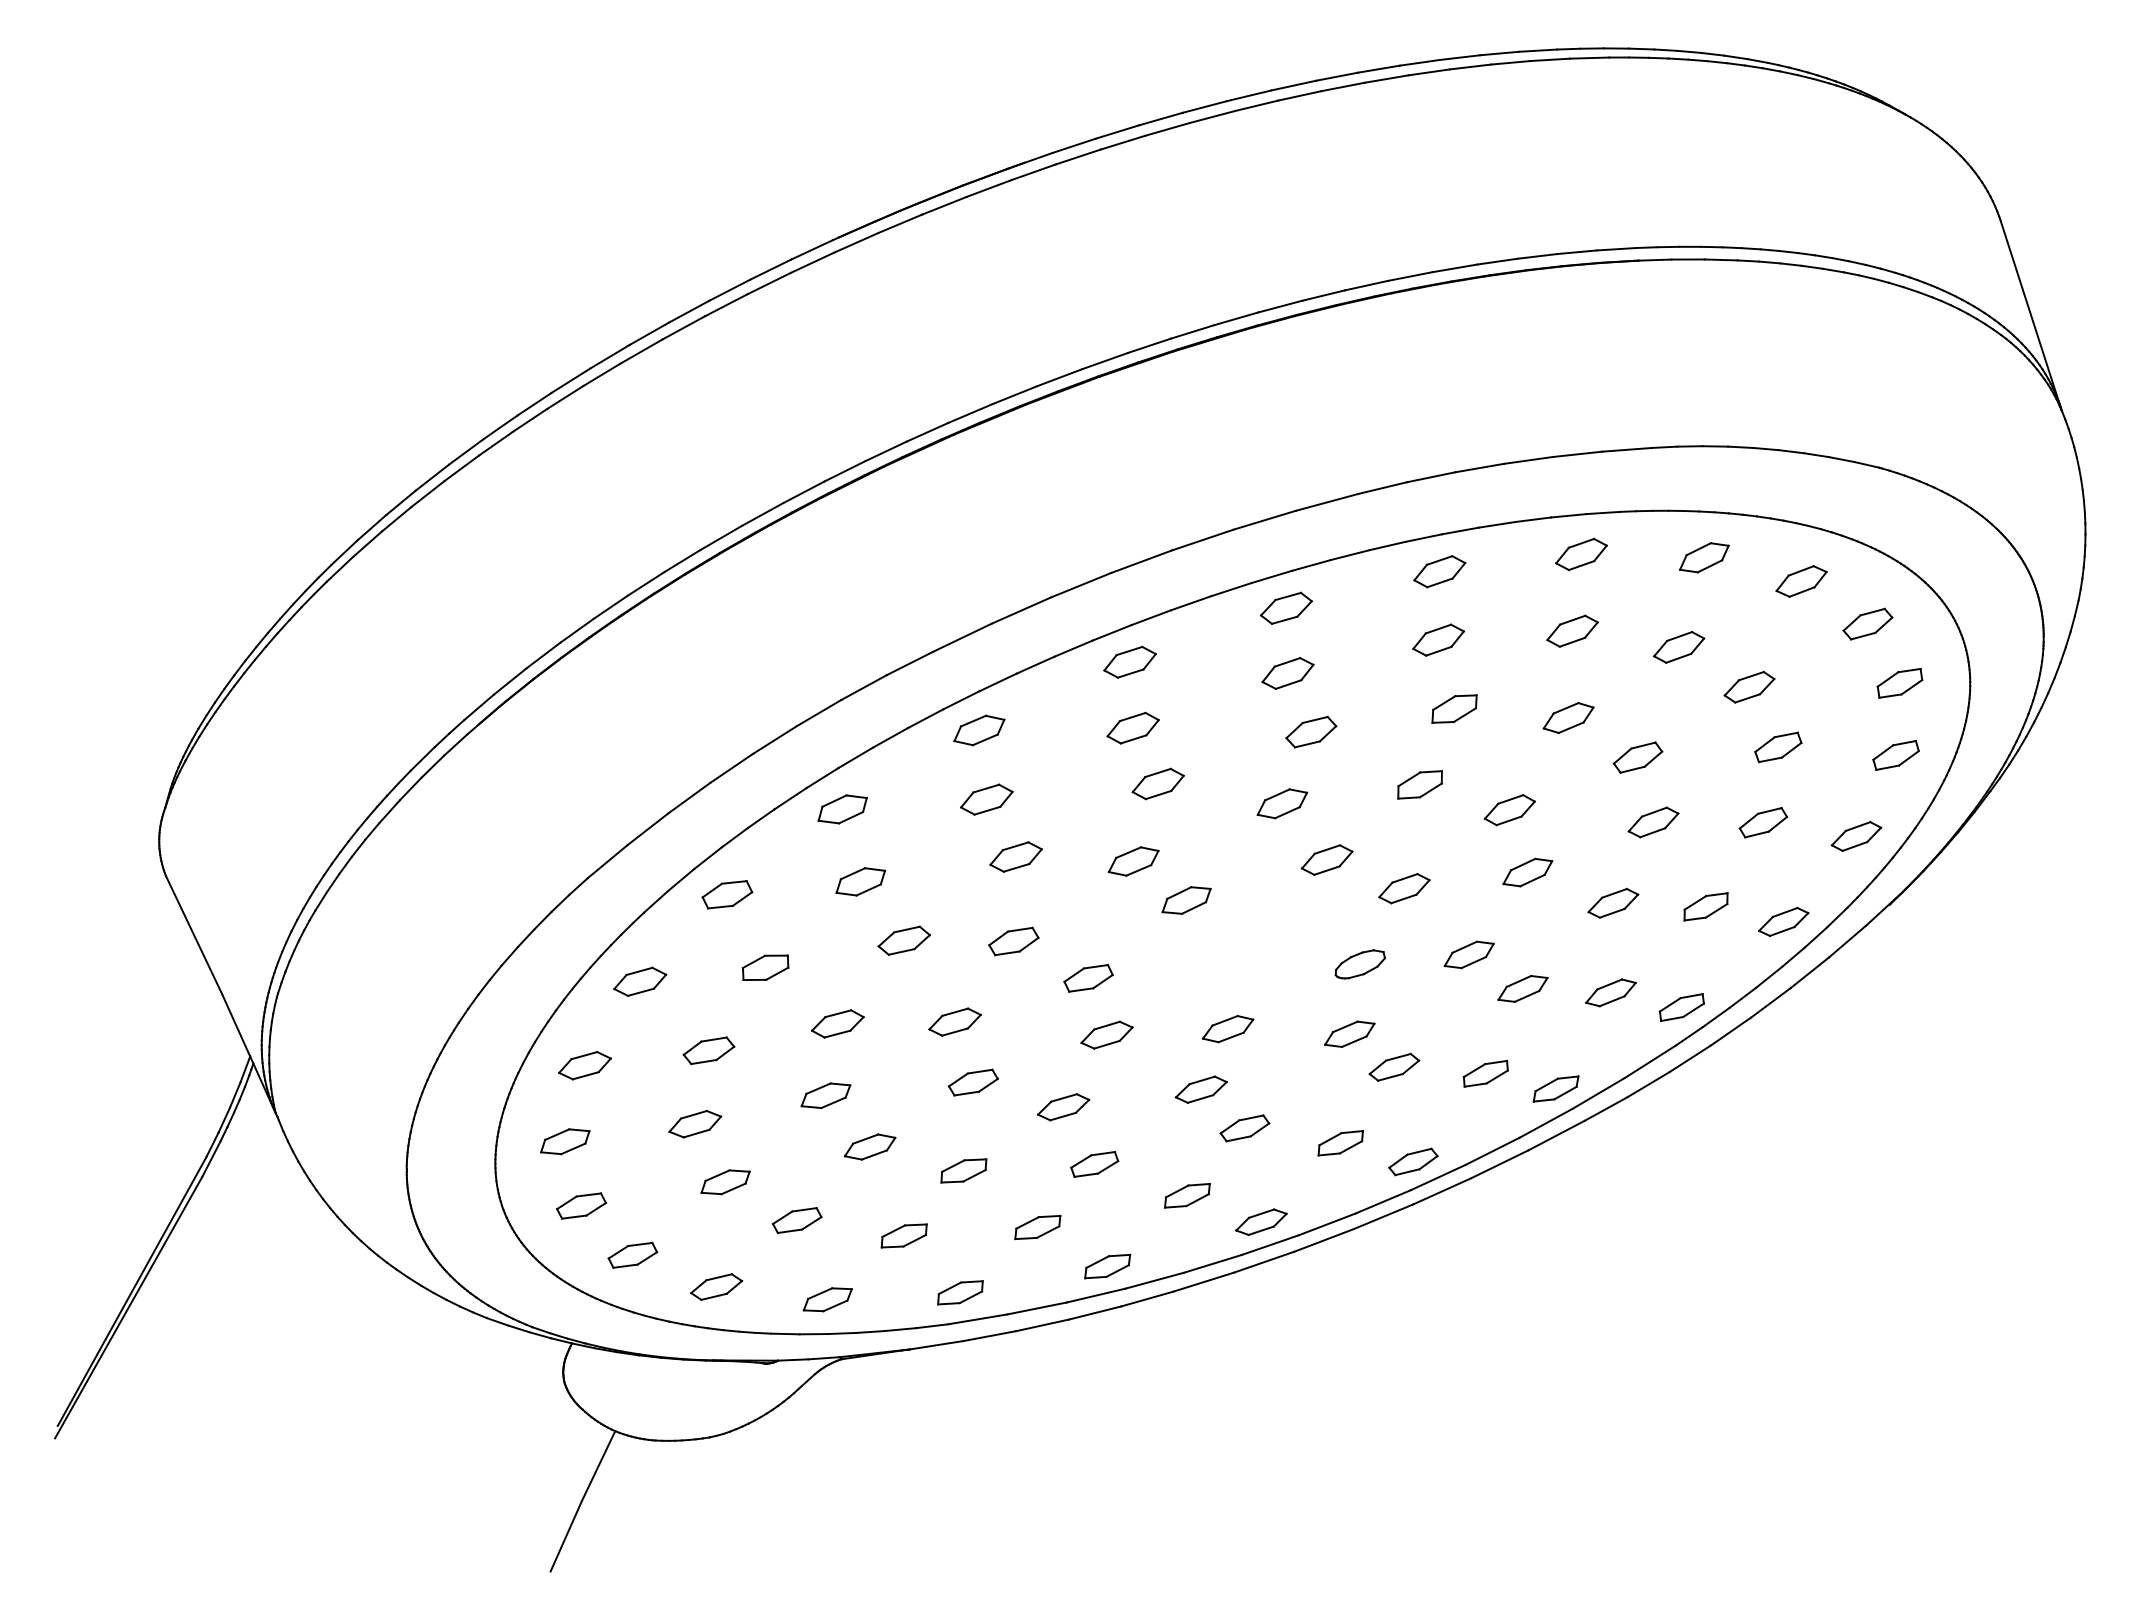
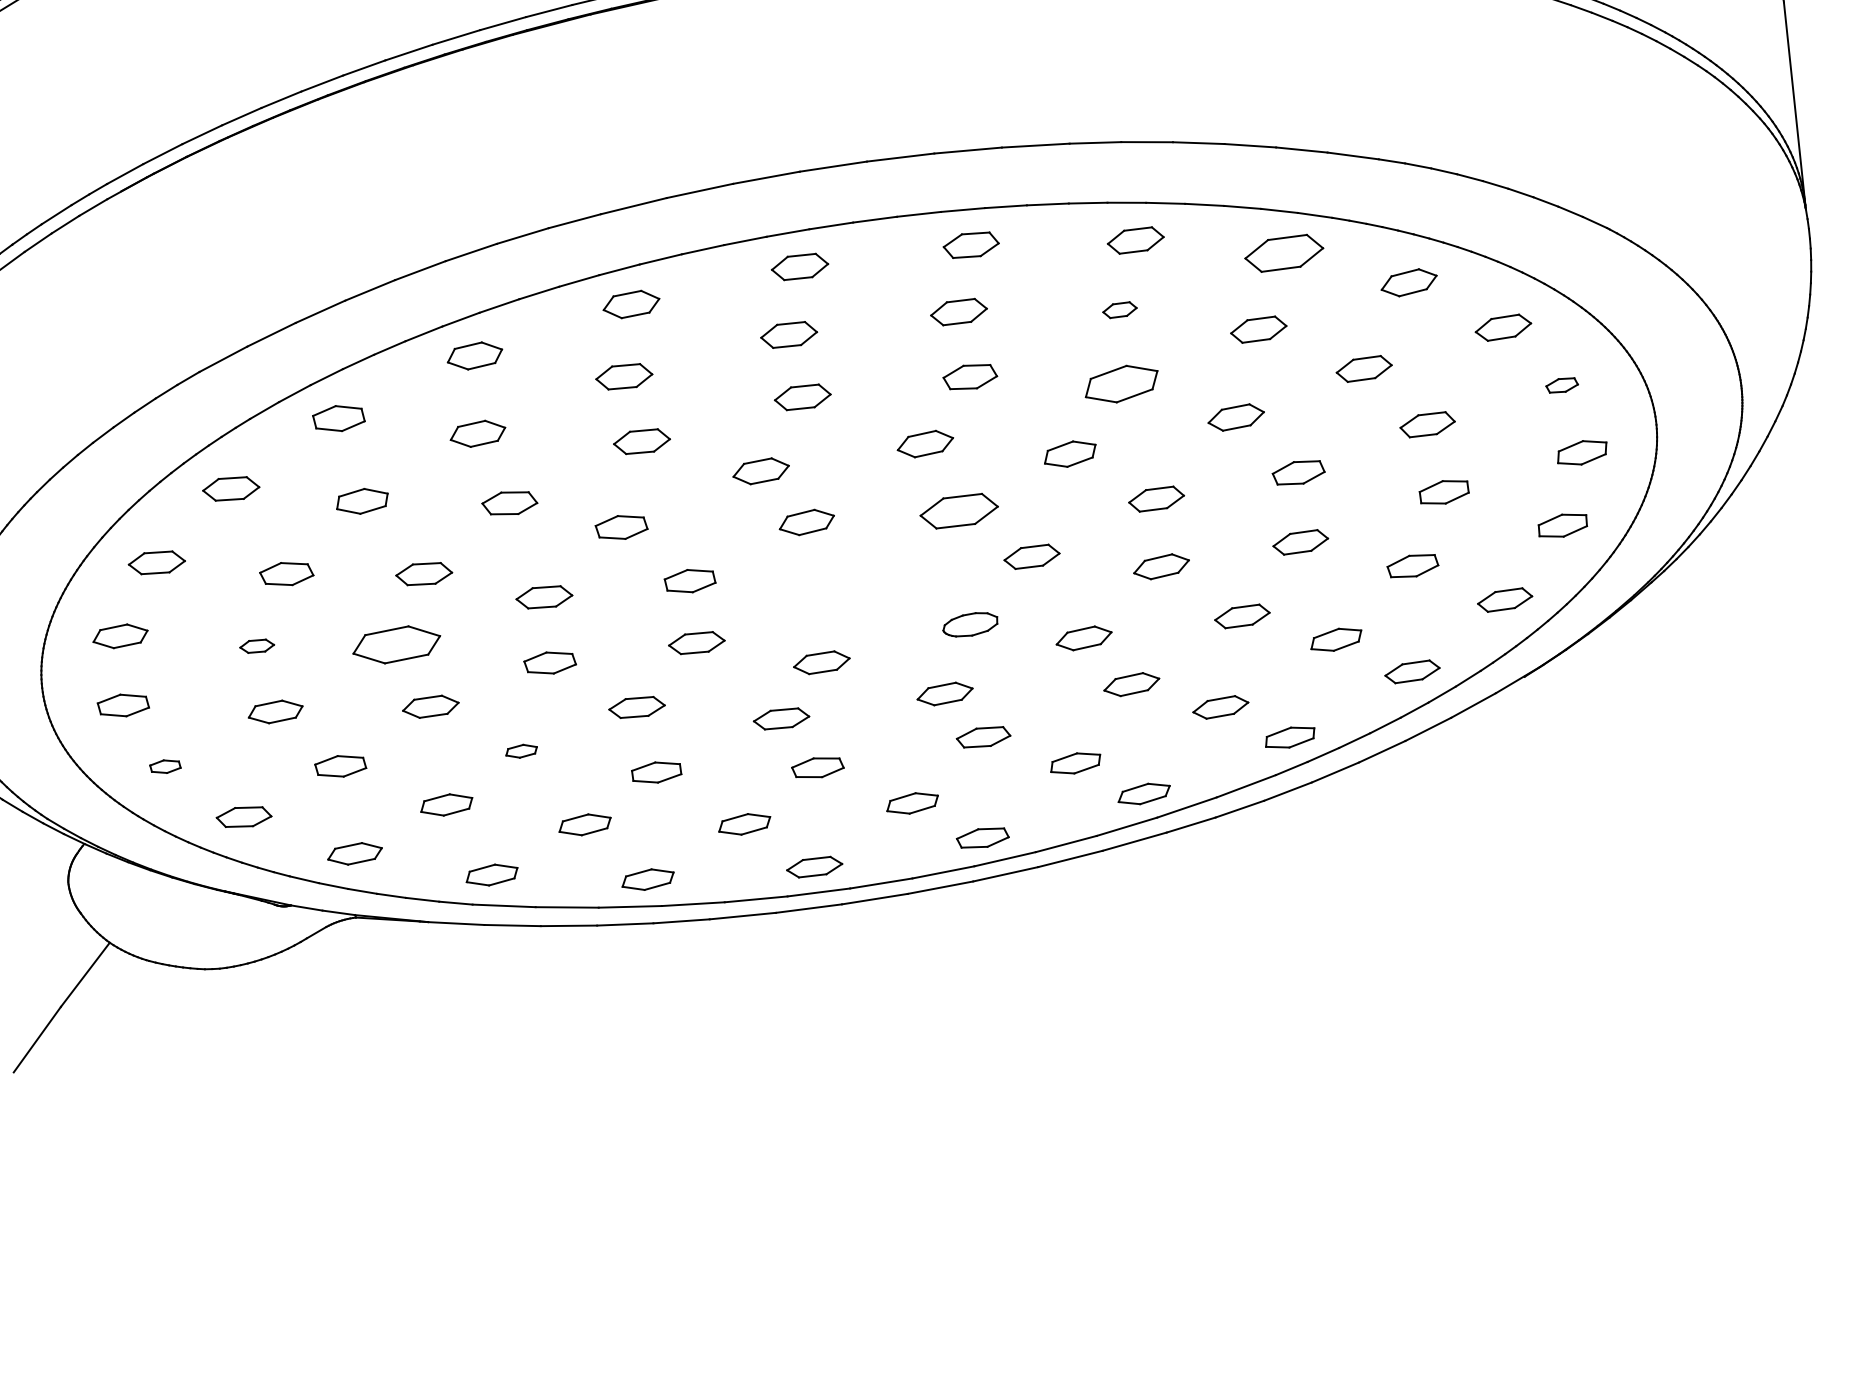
part: (1581, 553) -> (1284, 252), size x1.4
part: (1867, 623) -> (1561, 384), size x0.6
part: (1438, 639) -> (1120, 309), size x0.6
part: (1454, 708) -> (1121, 383), size x1.4
part: (1326, 859) -> (958, 510), size x1.4
part: (825, 1095) -> (396, 644), size x1.6
part: (695, 1124) -> (257, 646), size x0.6
part: (963, 1170) -> (521, 750), size x0.6
part: (632, 1254) -> (165, 765), size x0.6

